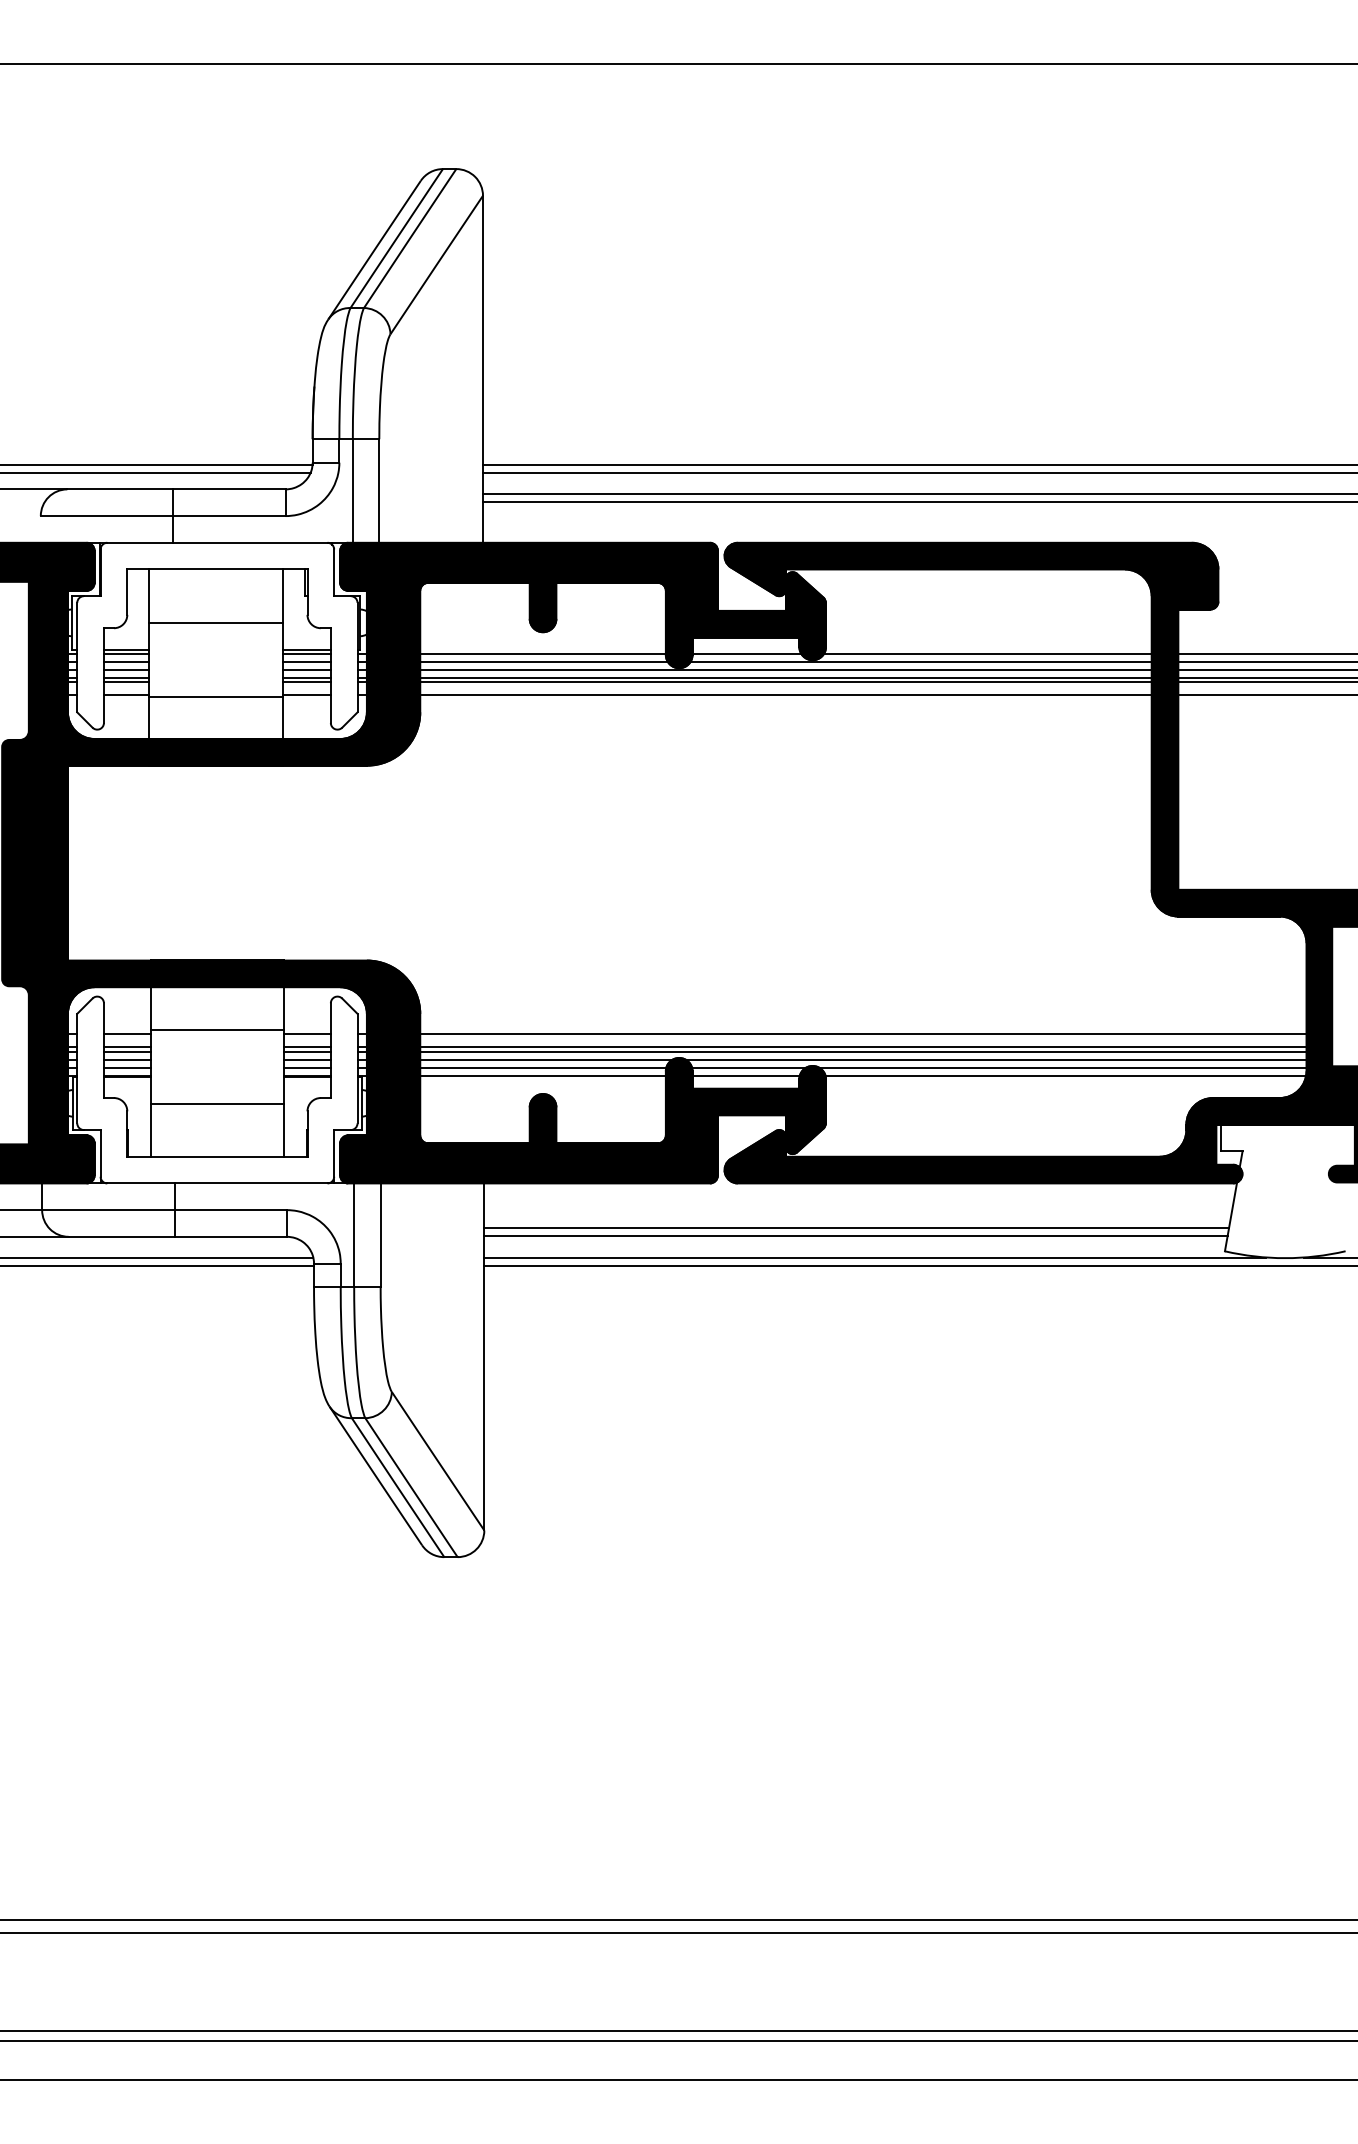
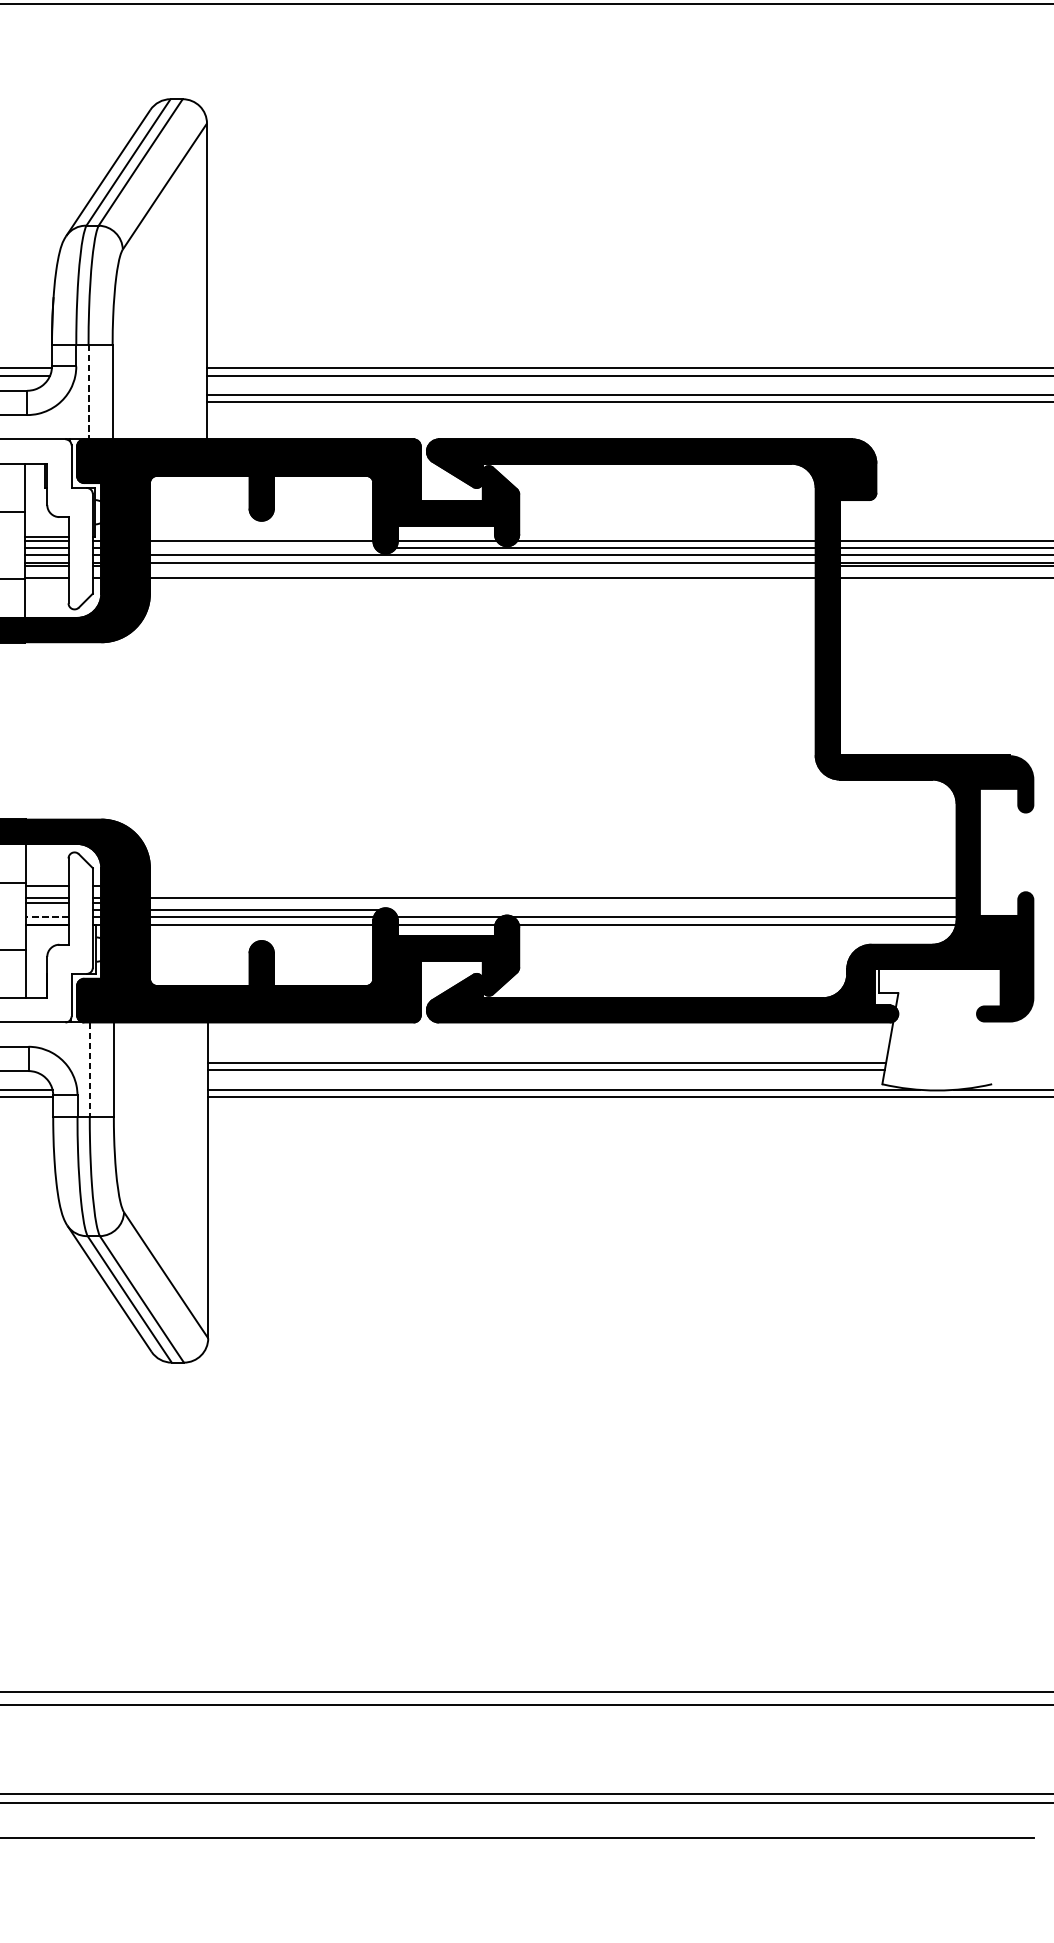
line: (352, 491) -> (88, 392), solid -> dashed
line: (544, 662) -> (262, 548), removed
line: (785, 682) -> (482, 566), removed
line: (863, 1033) -> (553, 886), removed
line: (863, 1051) -> (553, 902), removed
line: (307, 1059) -> (47, 909), removed
line: (996, 1059) -> (674, 909), removed
line: (307, 1067) -> (47, 916), solid -> dashed
line: (354, 1235) -> (90, 1069), solid -> dashed

